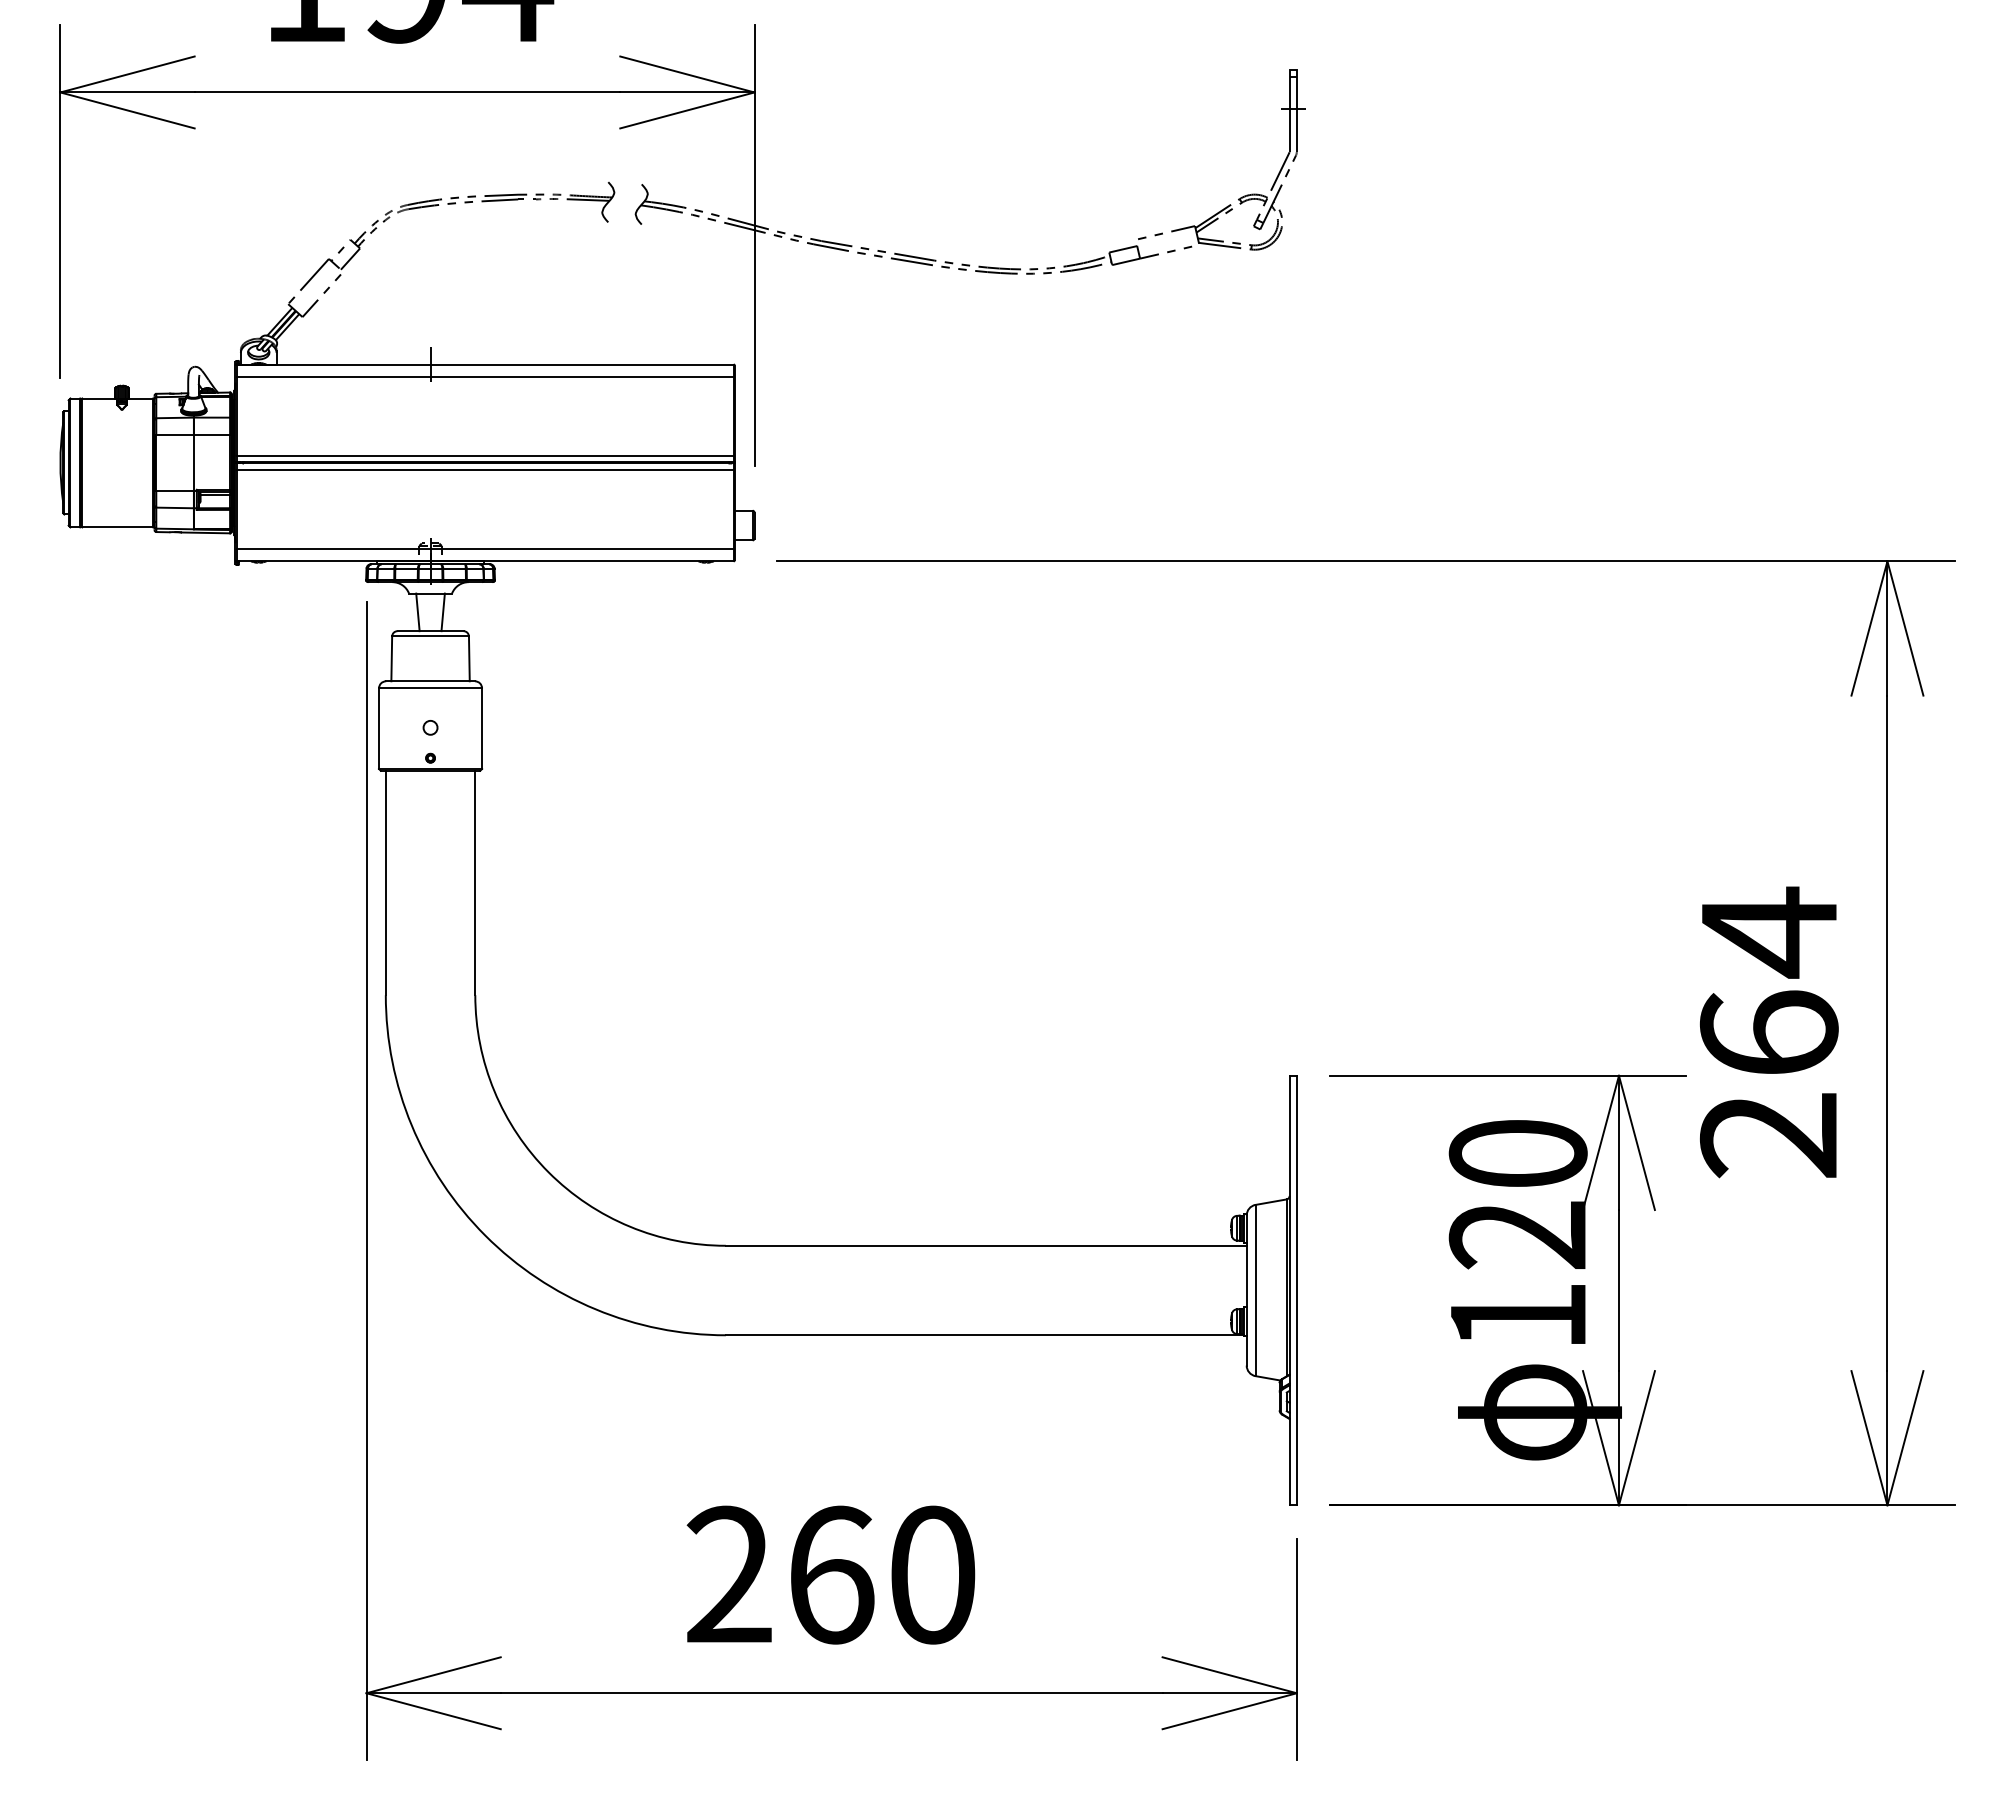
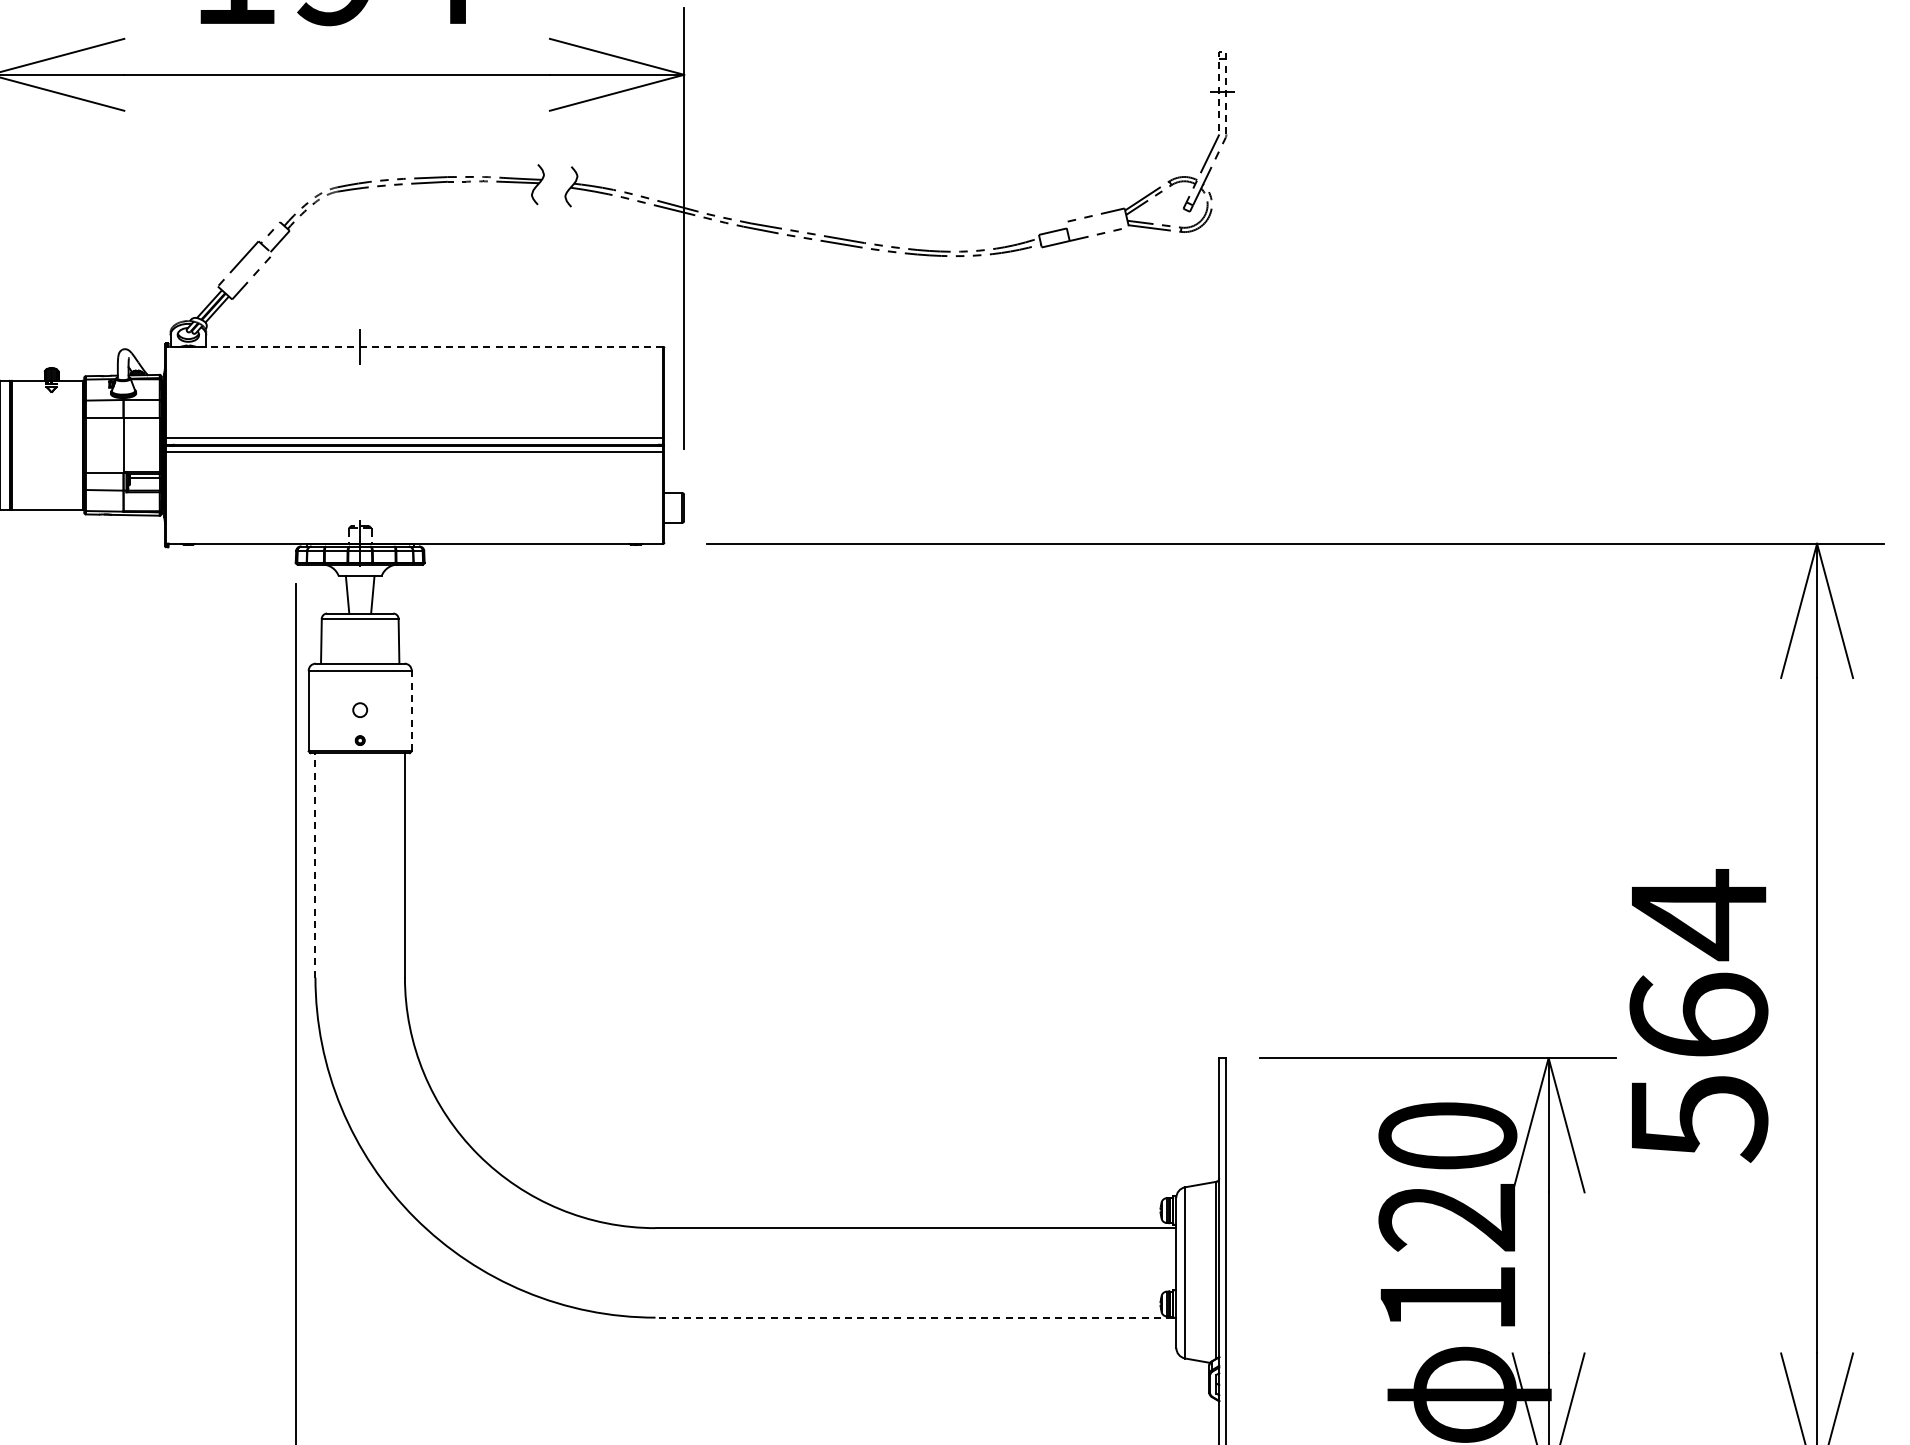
line: (1293, 69) -> (1223, 51), solid -> dashed
line: (485, 364) -> (415, 346), solid -> dashed
line: (484, 377) -> (414, 359), removed
line: (484, 548) -> (414, 530), removed
line: (482, 728) -> (412, 710), solid -> dashed
line: (385, 882) -> (315, 864), solid -> dashed
text: (1768, 1136) -> (1698, 1118), 264 -> 564
line: (984, 1335) -> (914, 1317), solid -> dashed

